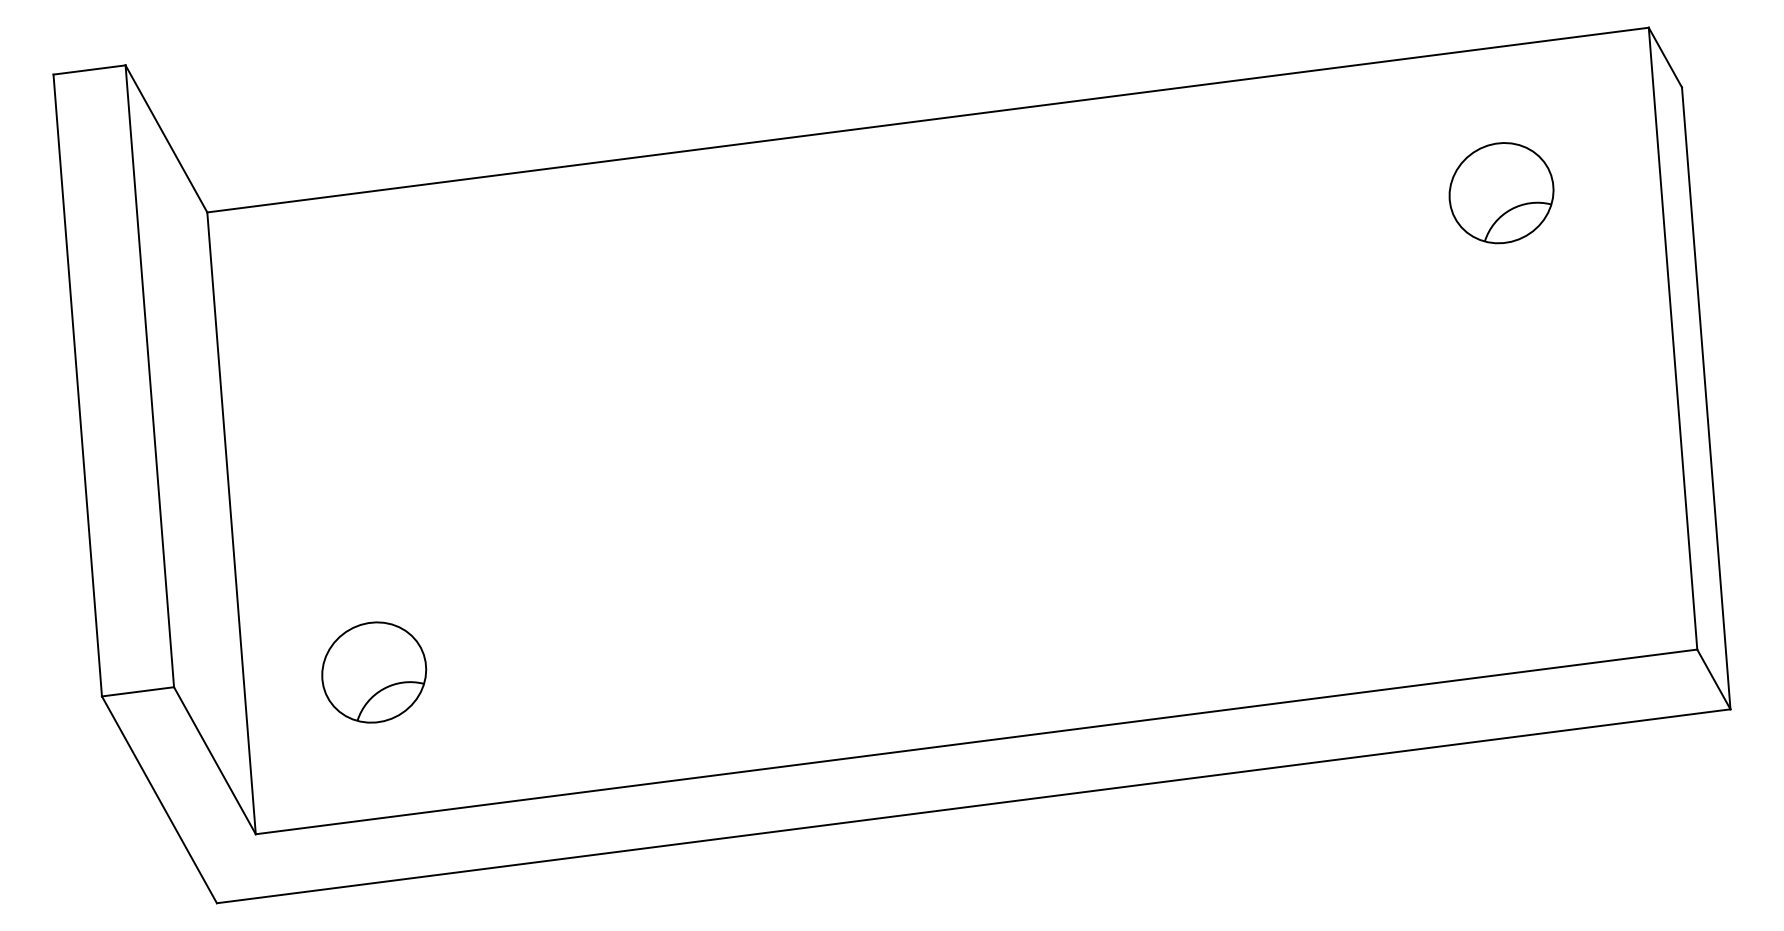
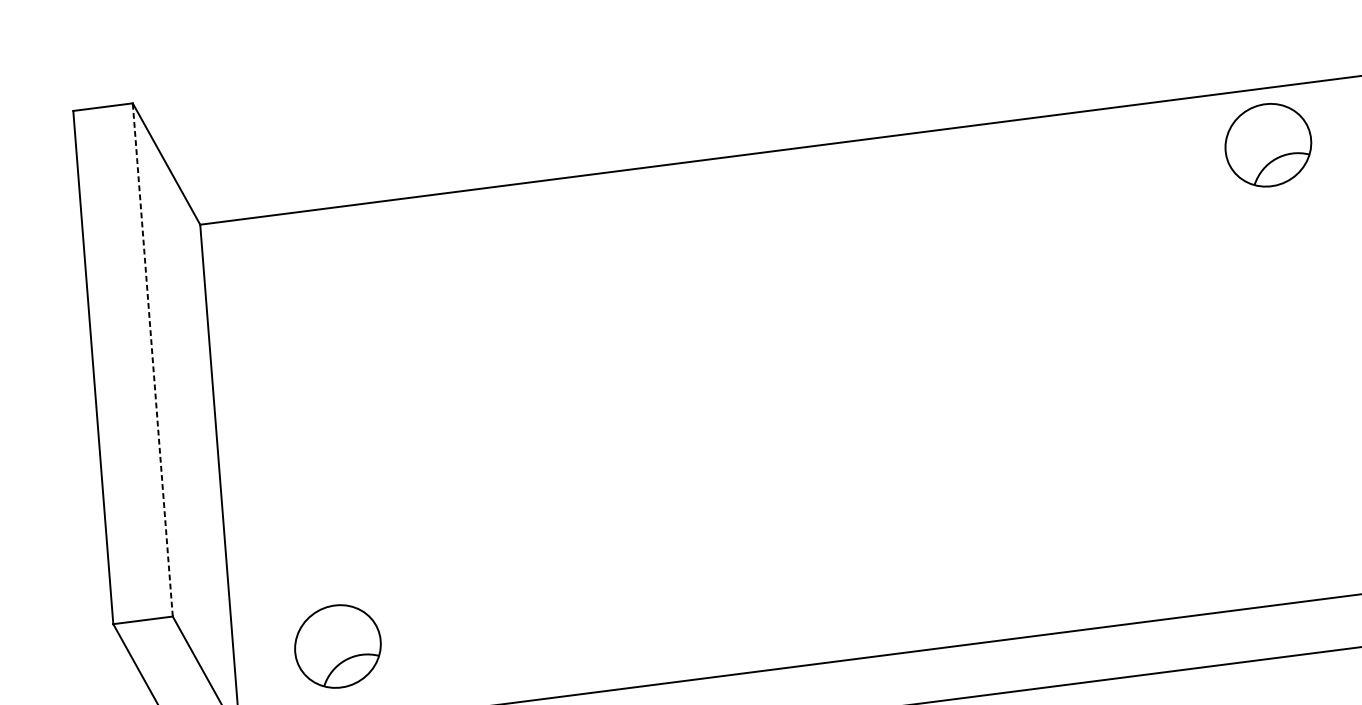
part: (1501, 193) -> (1268, 145), moved
line: (149, 376) -> (152, 360), solid -> dashed
part: (374, 672) -> (338, 646), moved

